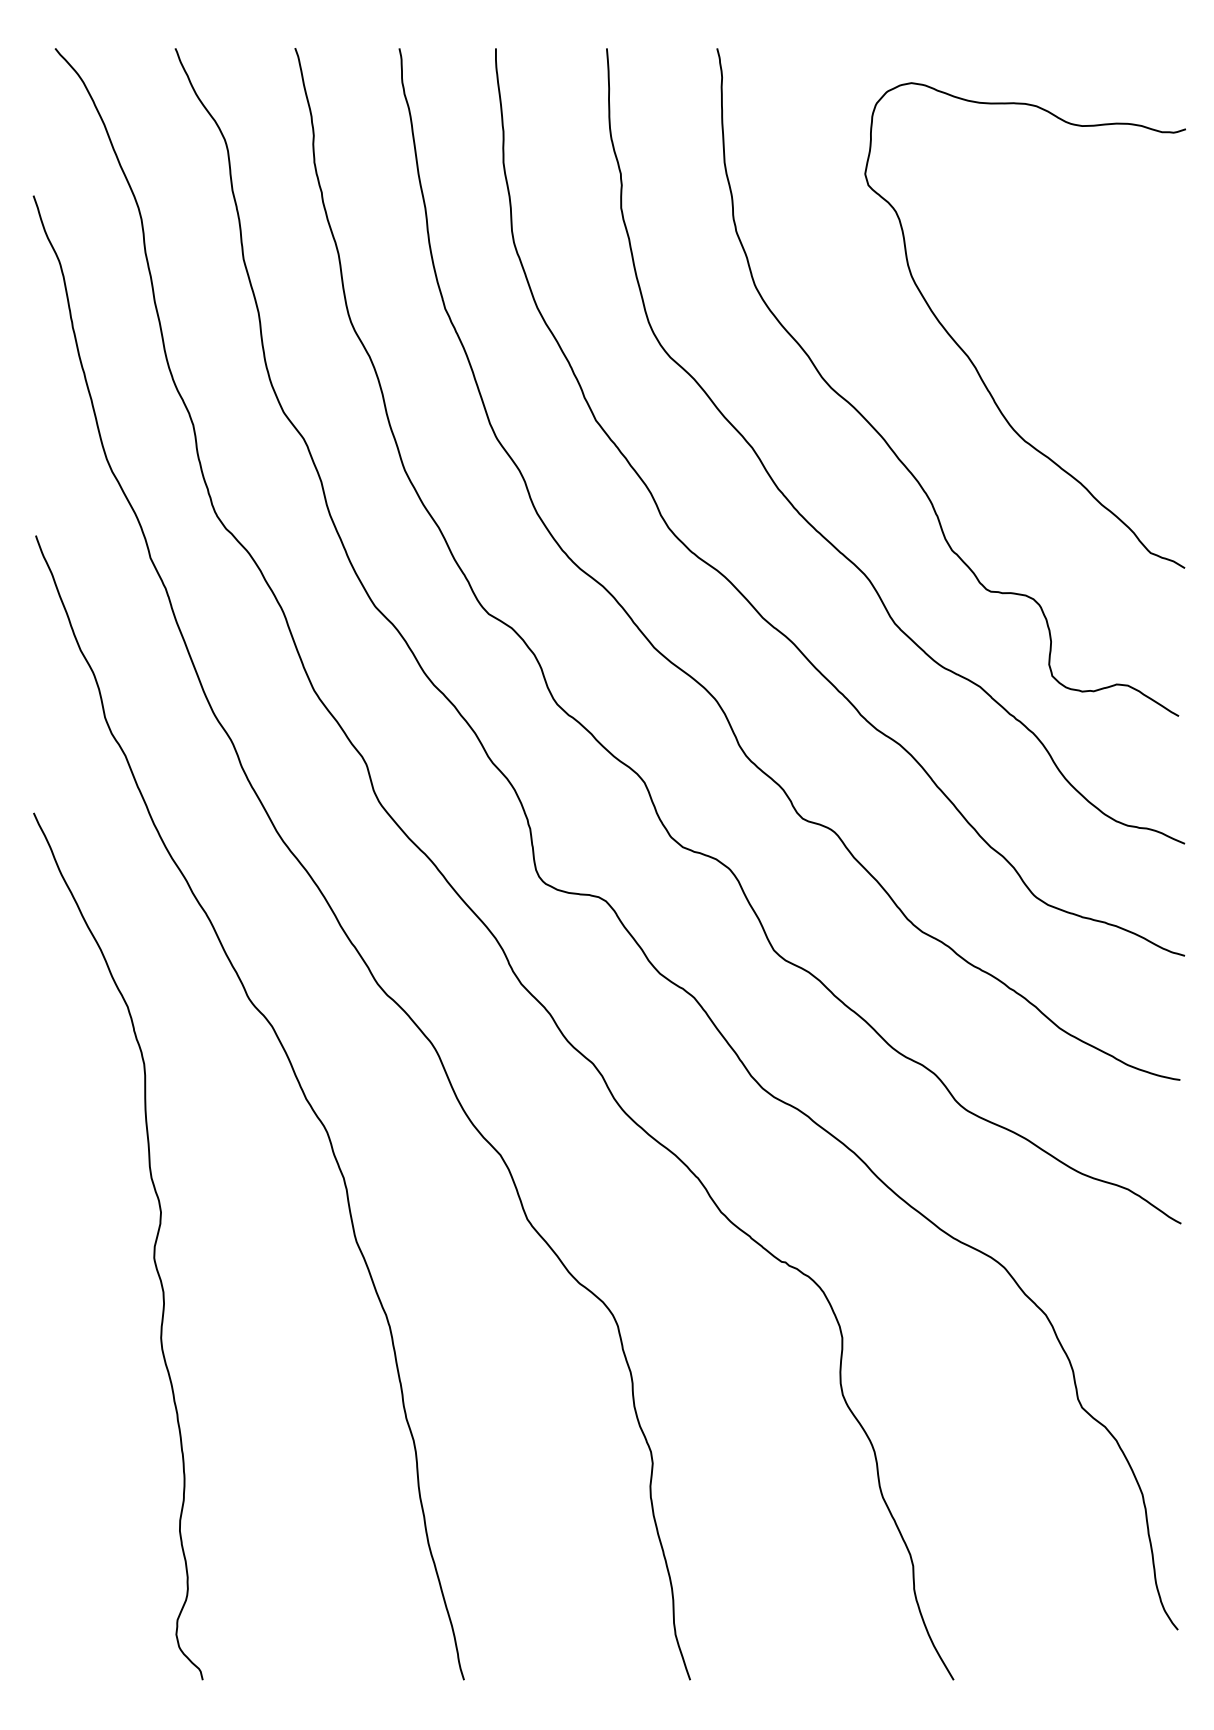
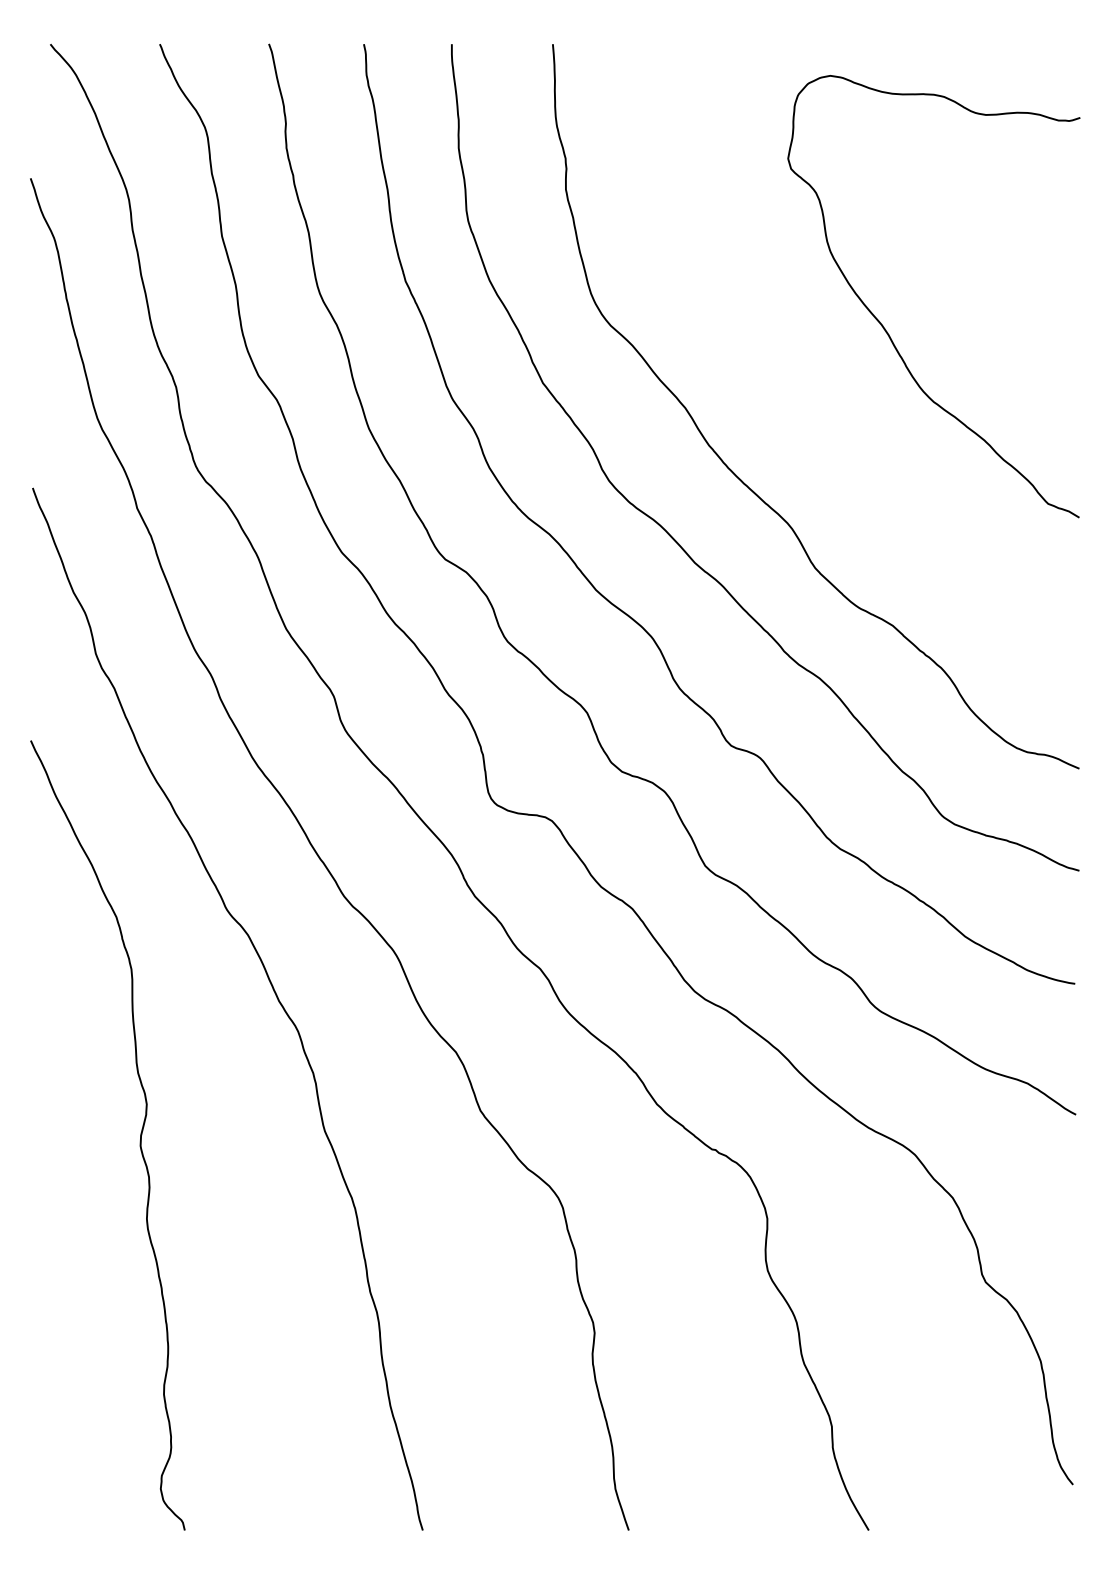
curve: (883, 436) -> (804, 397), removed

